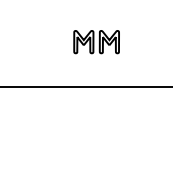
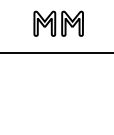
part: (96, 41) -> (58, 23), size x1.67

